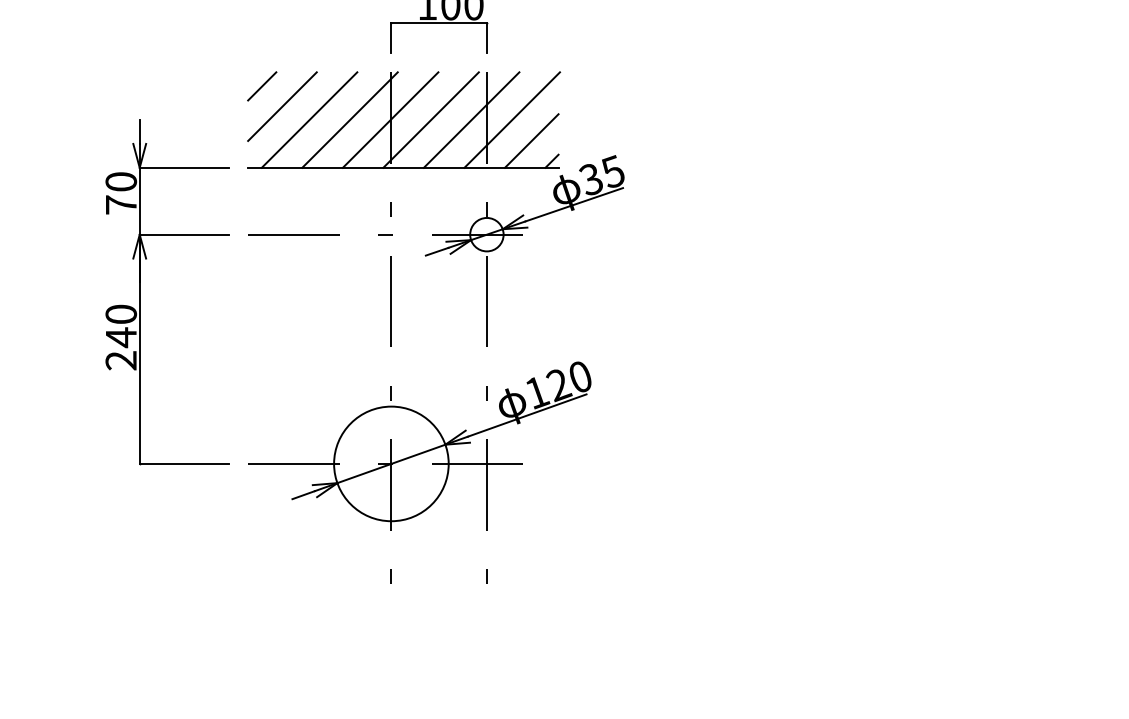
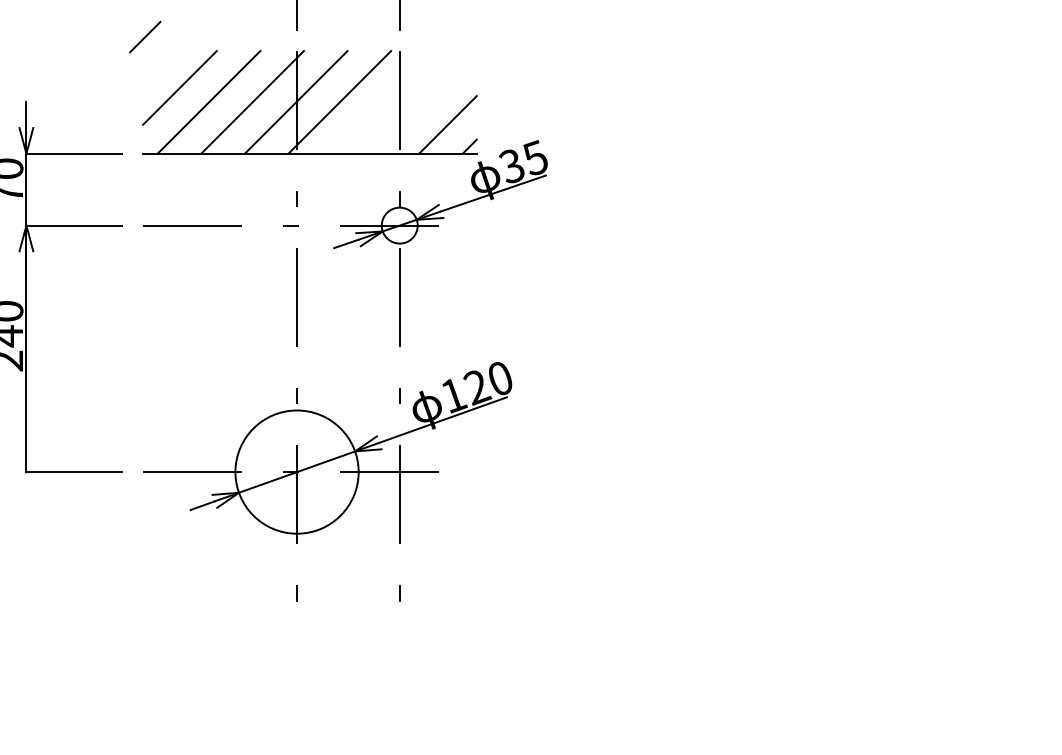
line: (262, 86) -> (145, 37), moved
line: (471, 119) -> (383, 101), removed
line: (511, 119) -> (426, 101), removed

